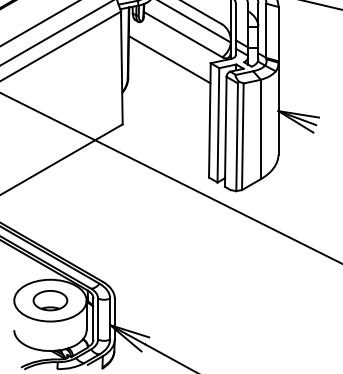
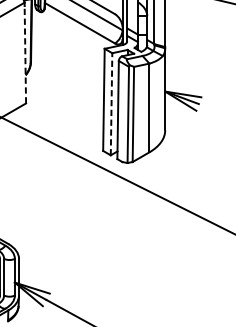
line: (169, 59) -> (67, 45), removed
line: (121, 69) -> (25, 54), solid -> dashed
line: (218, 124) -> (111, 103), solid -> dashed

